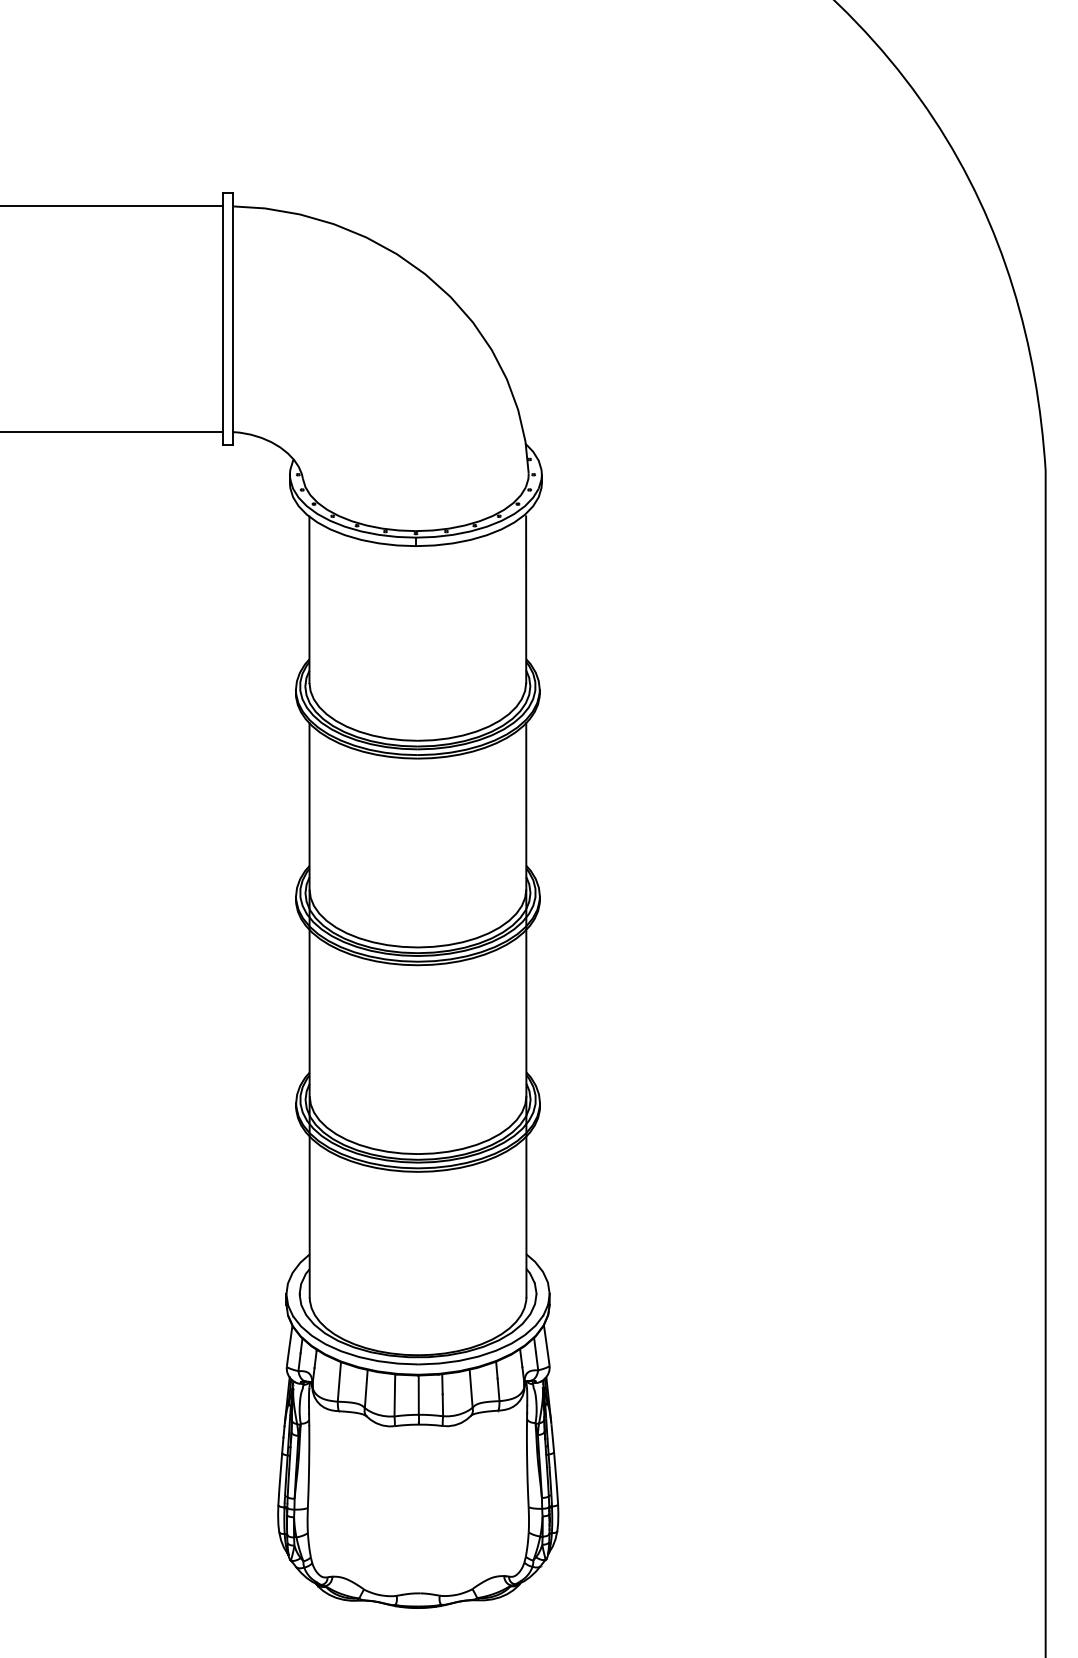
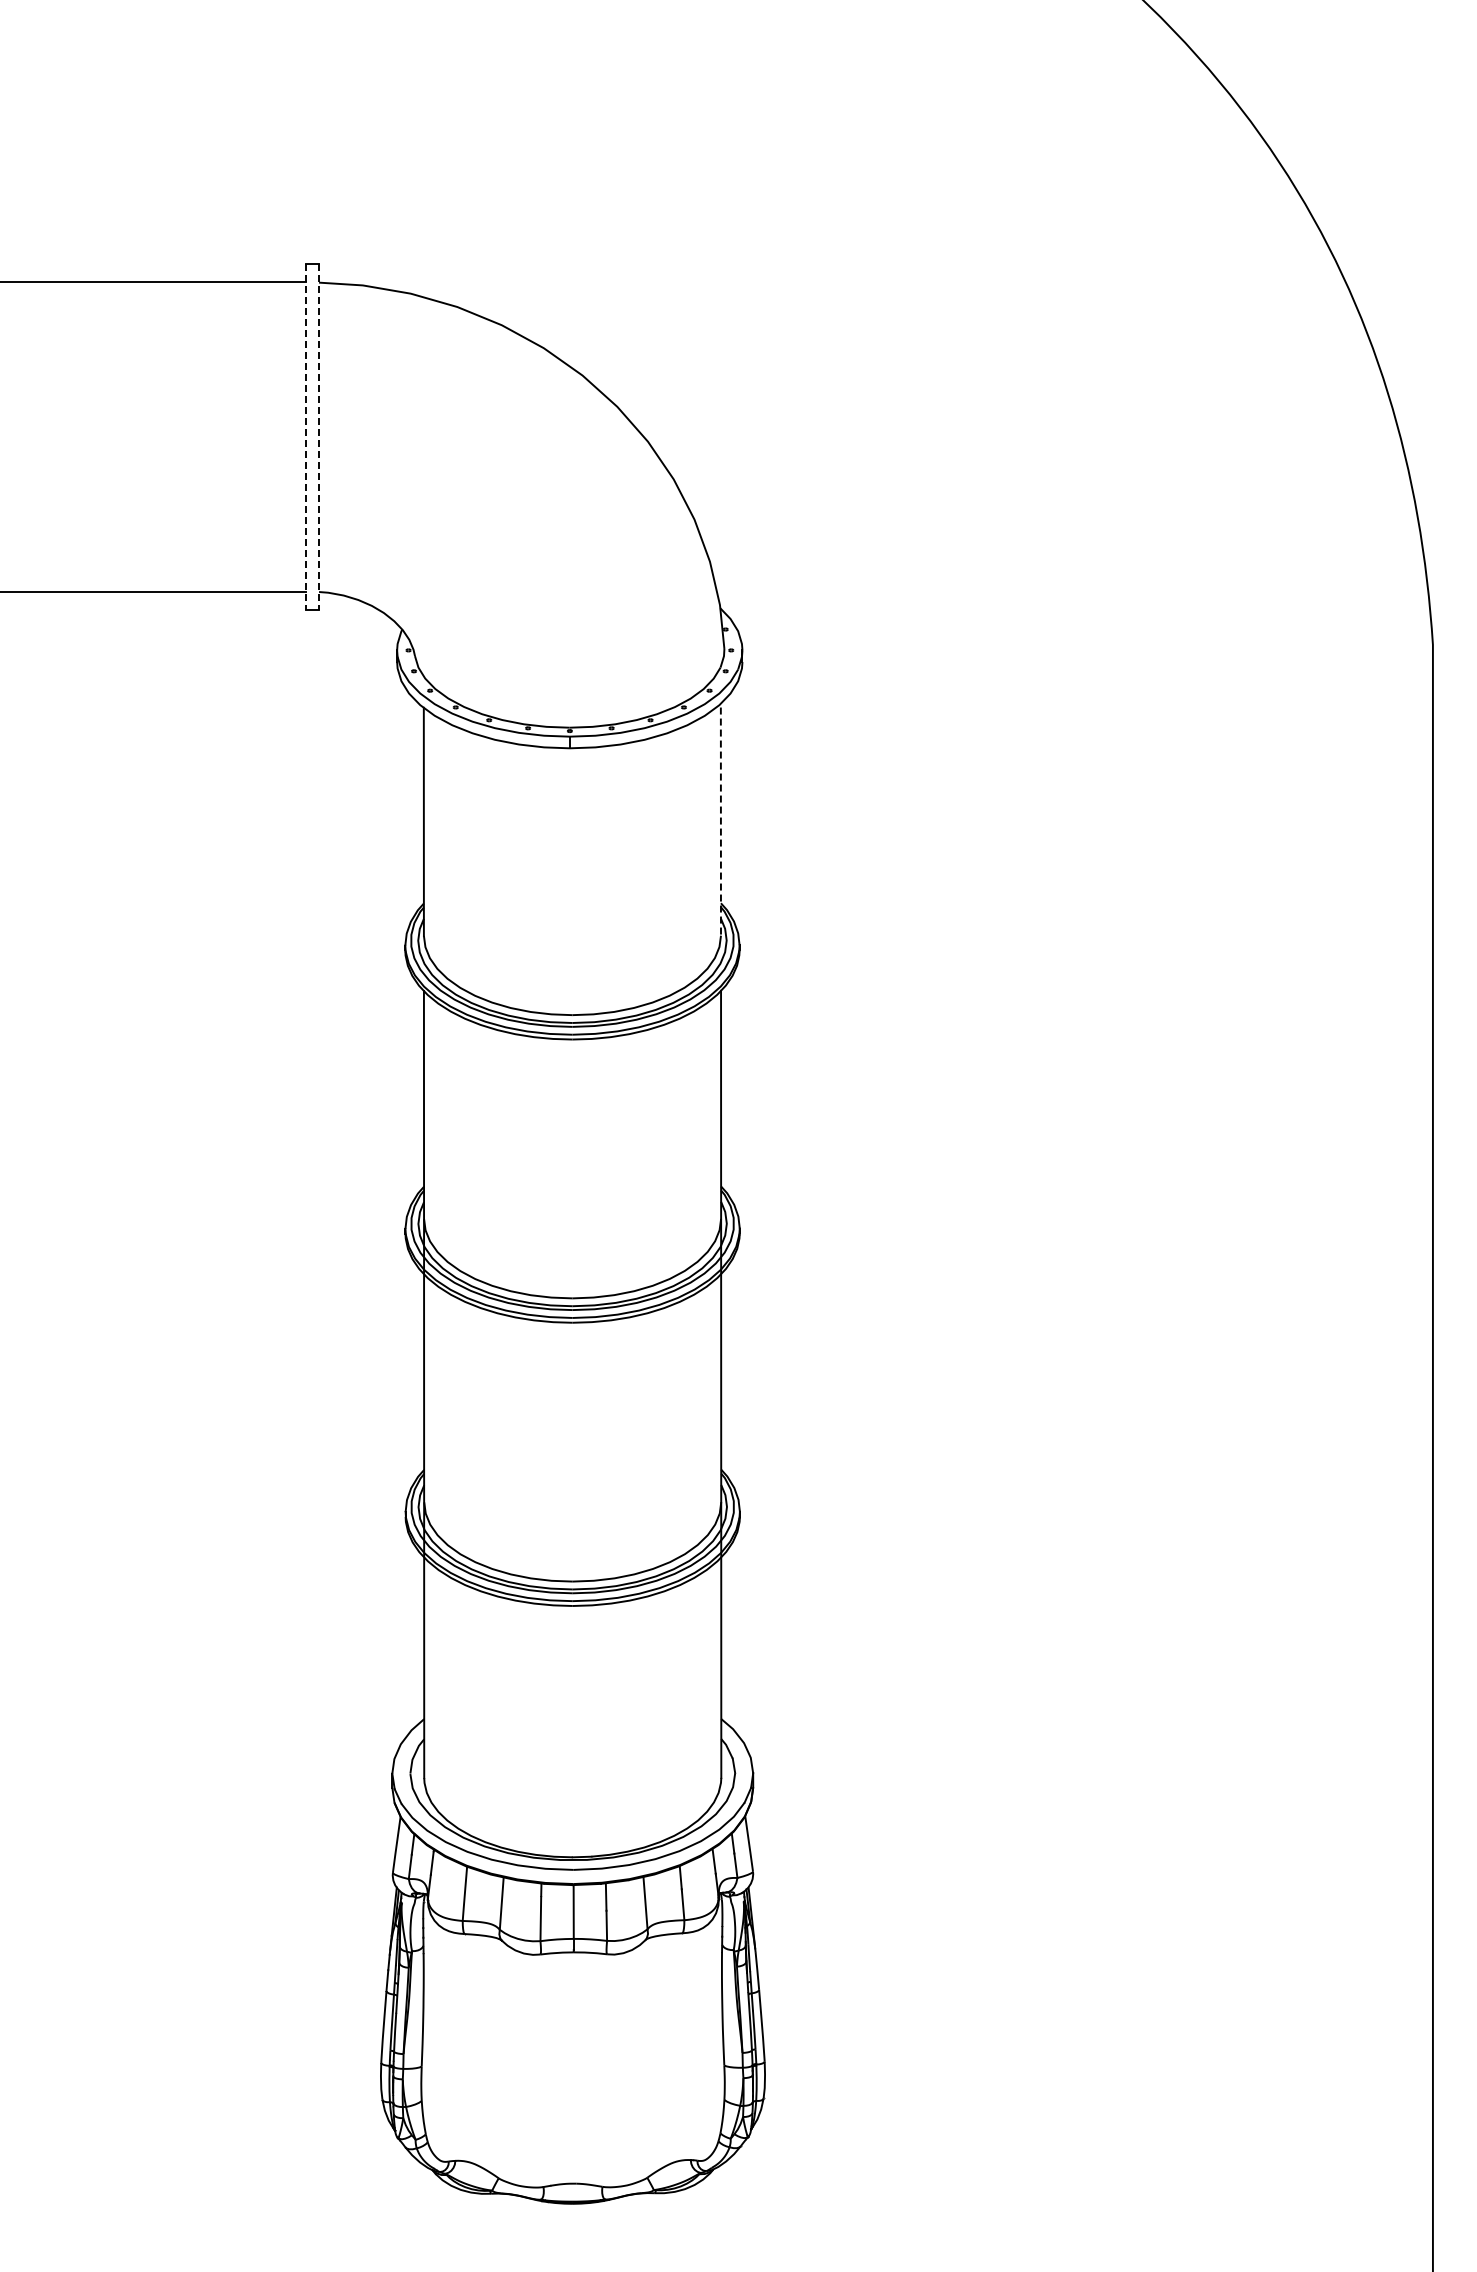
line: (223, 319) -> (305, 437), solid -> dashed
line: (233, 319) -> (319, 437), solid -> dashed
line: (525, 600) -> (720, 822), solid -> dashed

